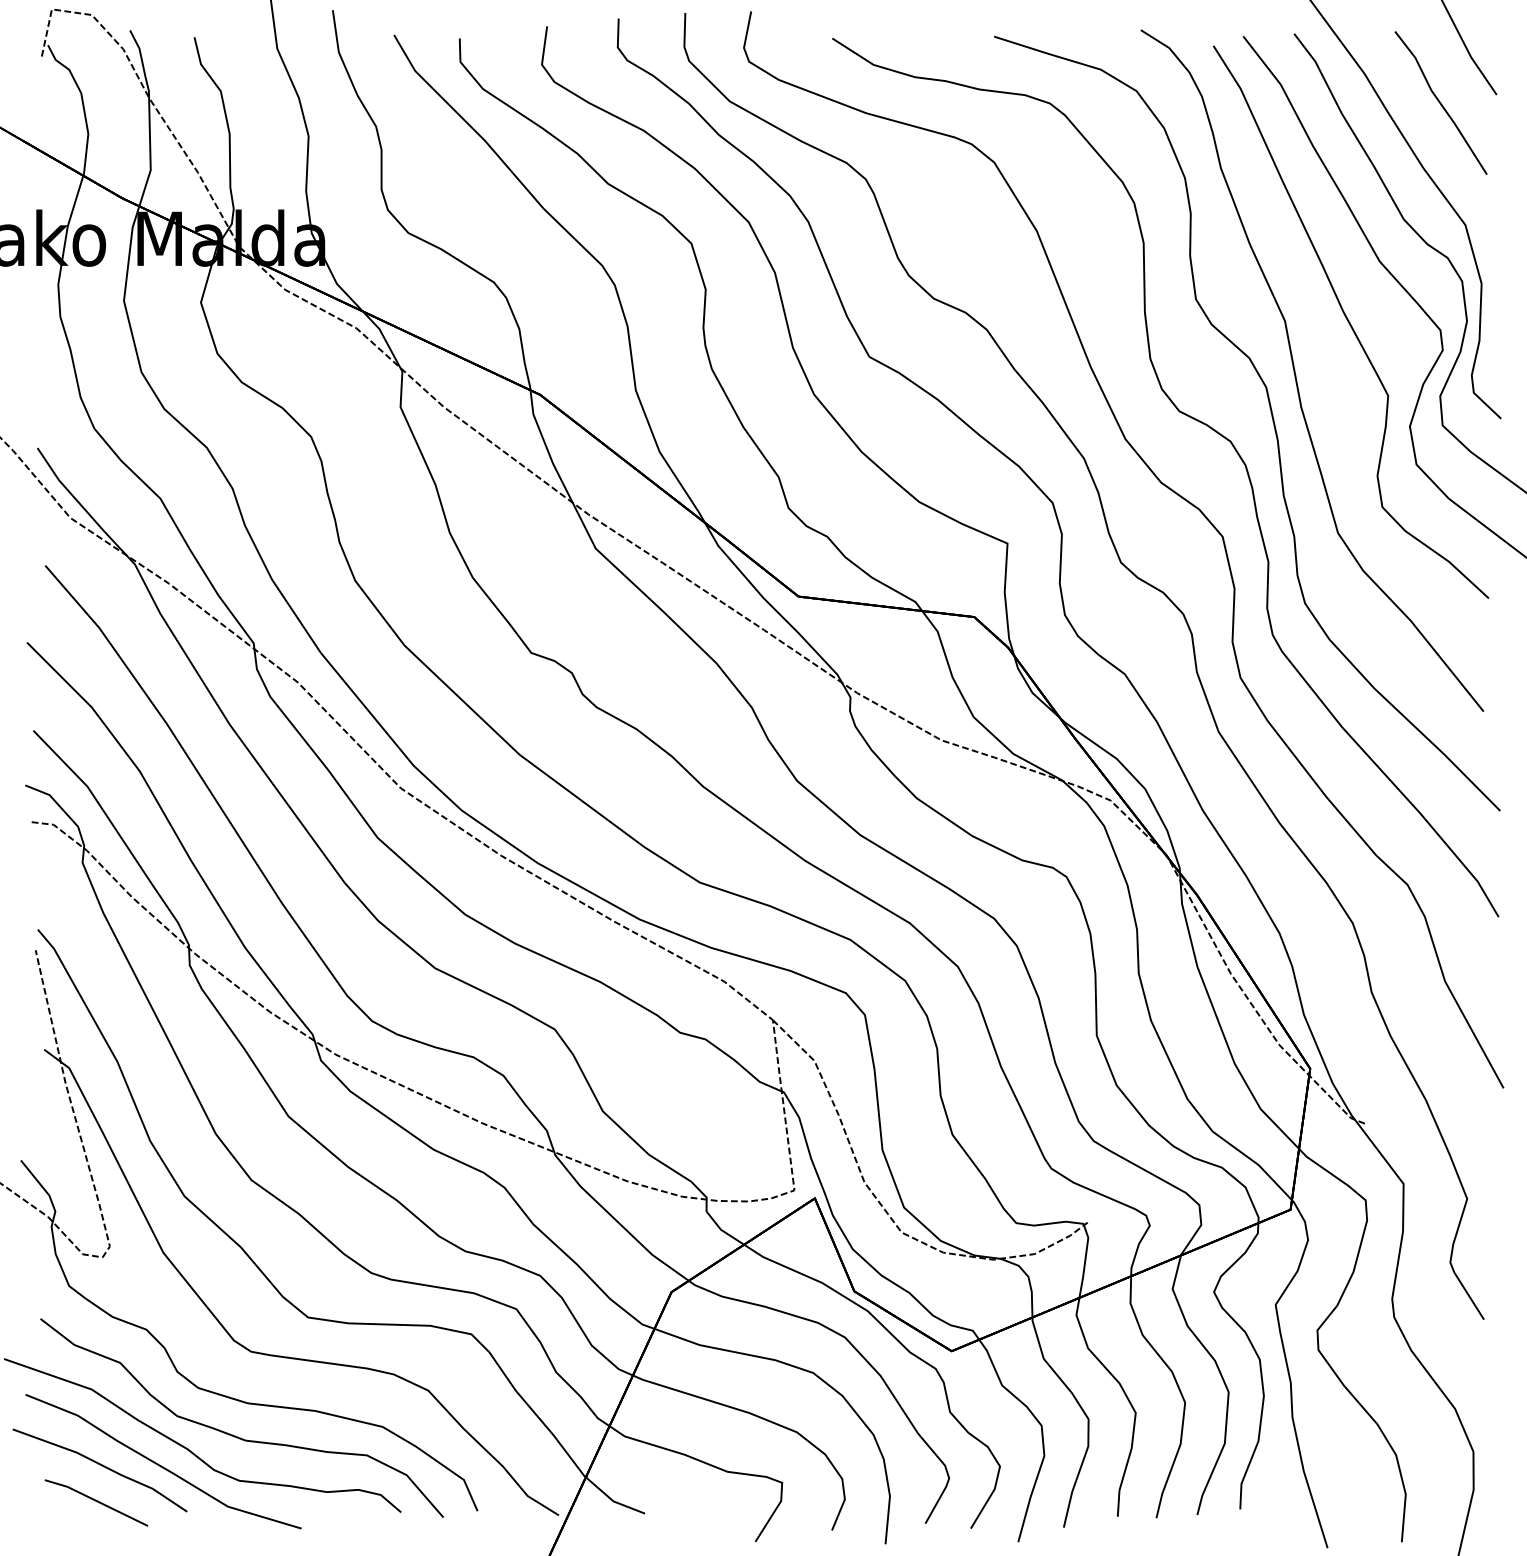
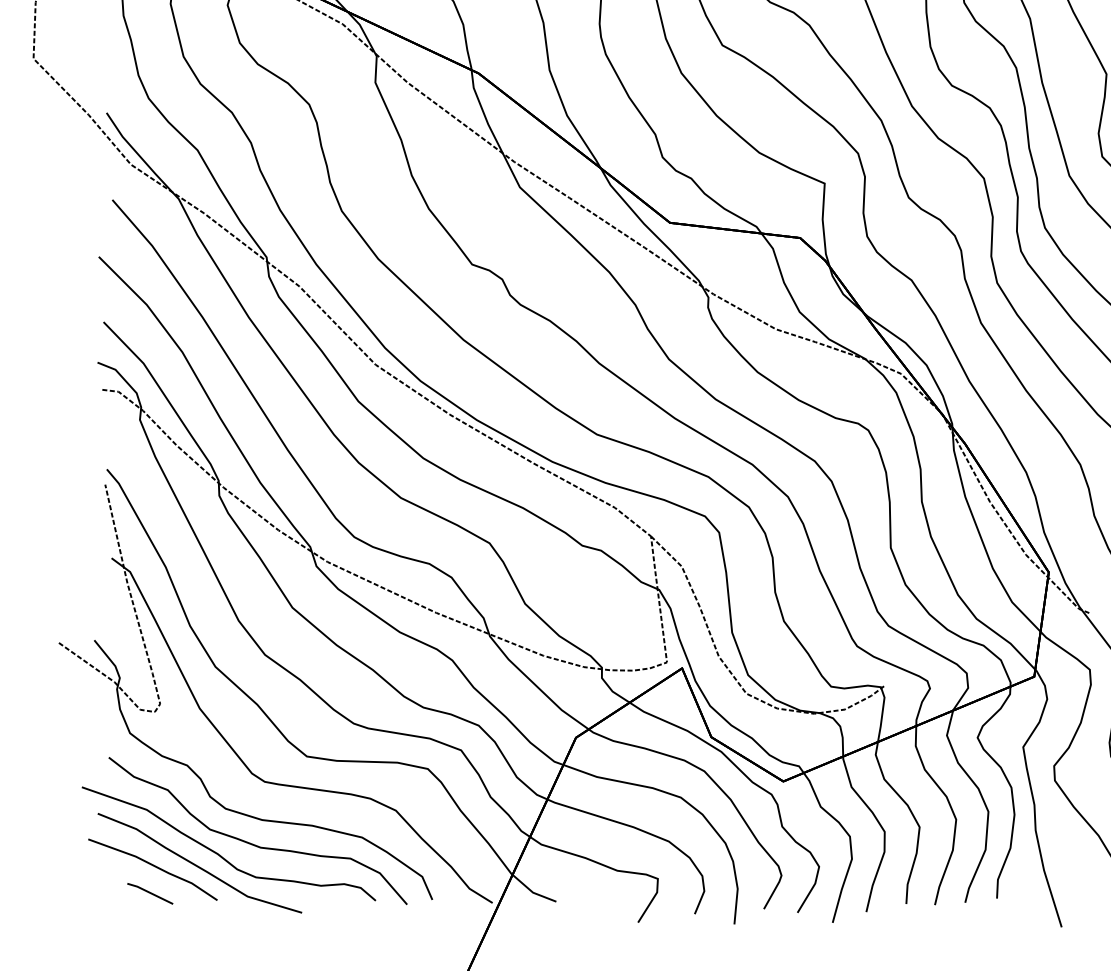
part: (96, 1502) -> (150, 893), size x0.6

